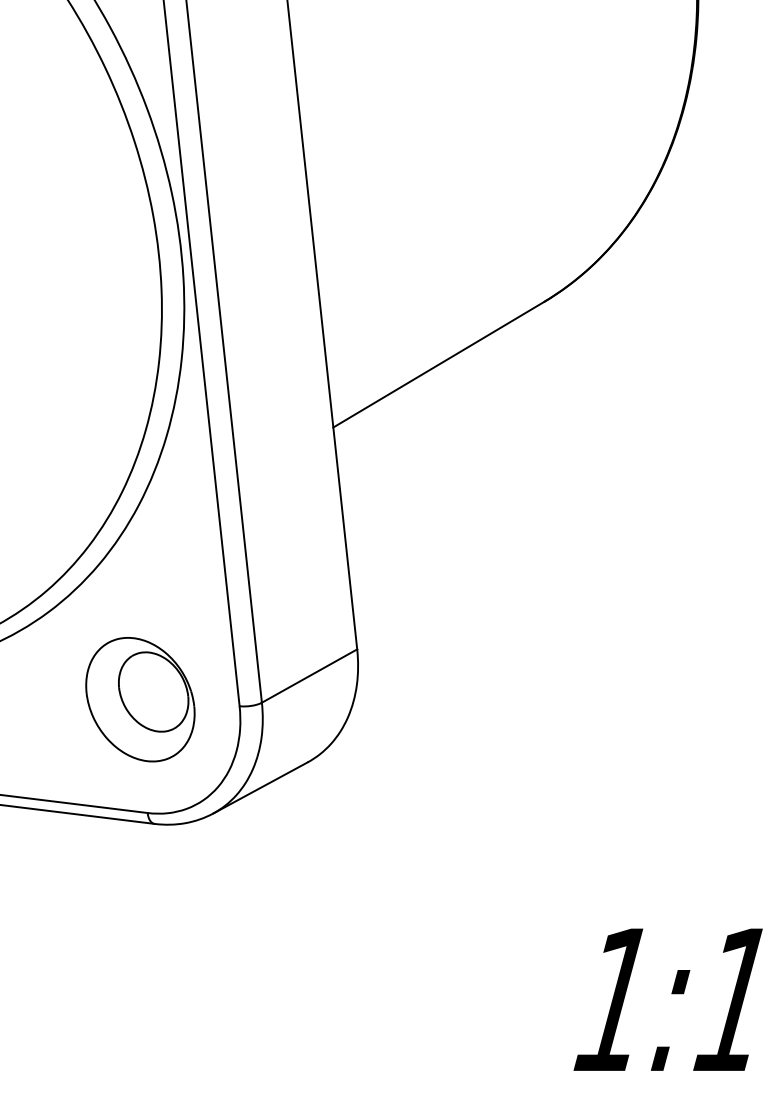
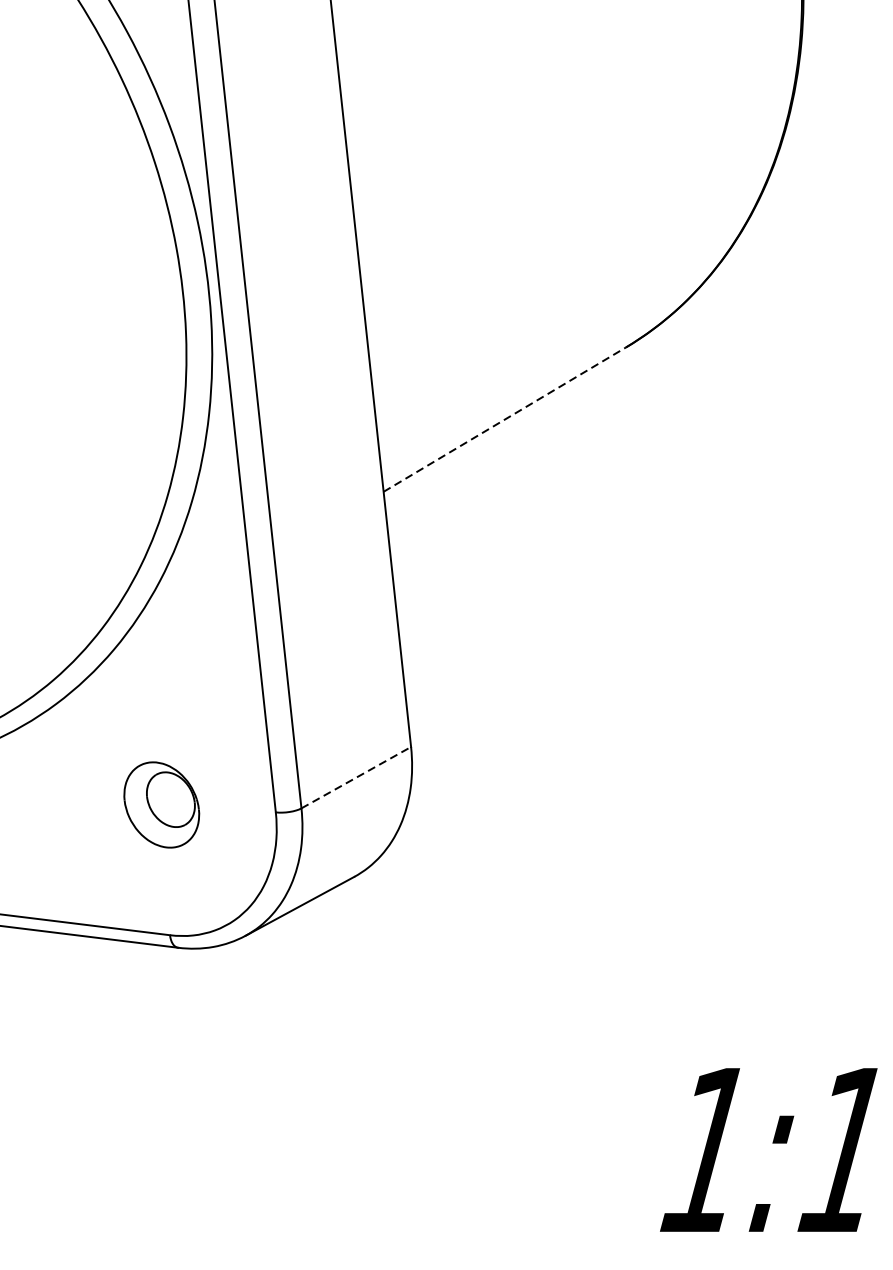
line: (438, 364) -> (504, 419), solid -> dashed
line: (309, 676) -> (356, 778), solid -> dashed
part: (140, 699) -> (161, 804), size x0.6

